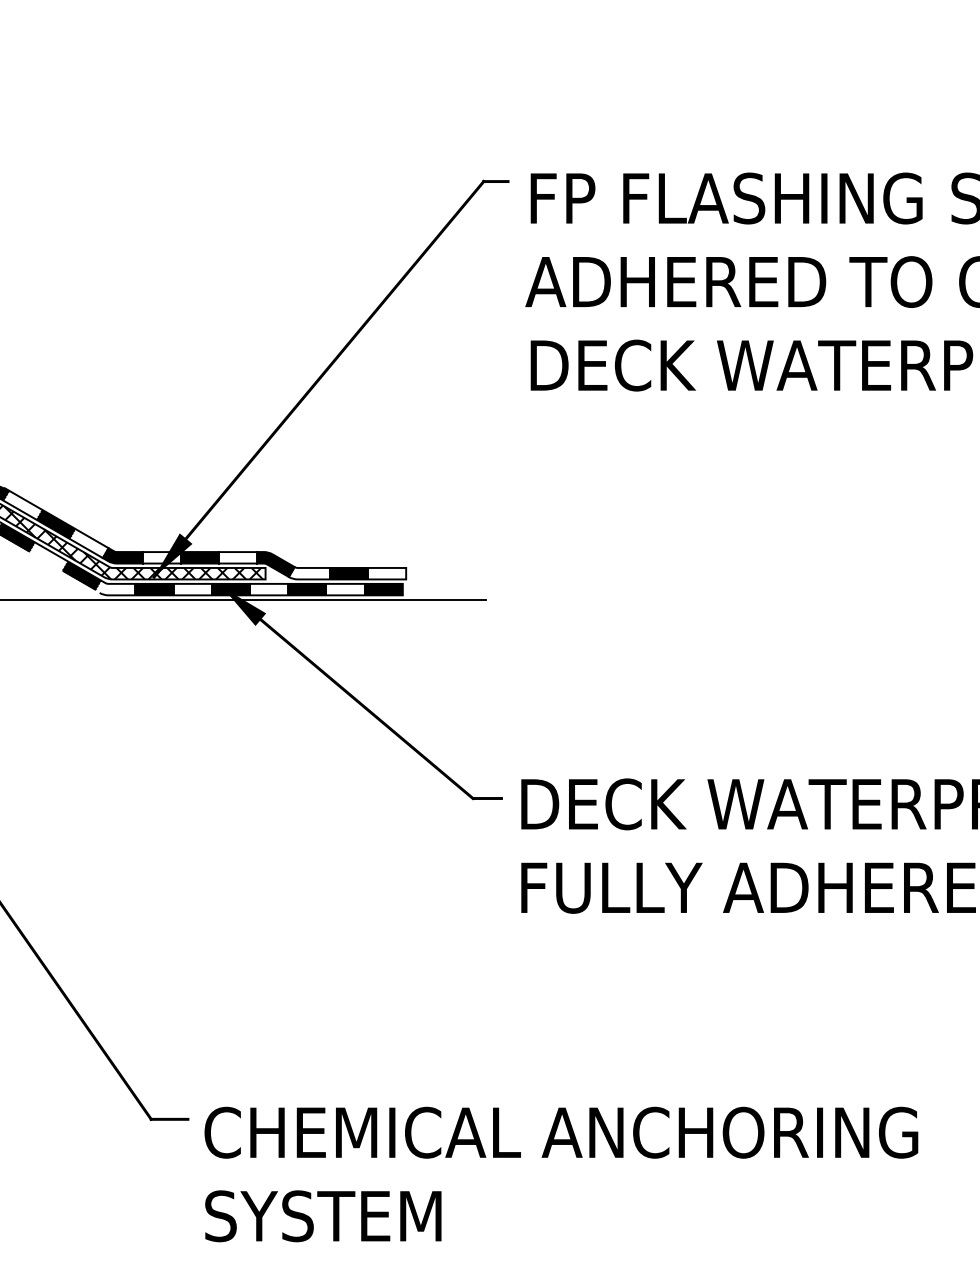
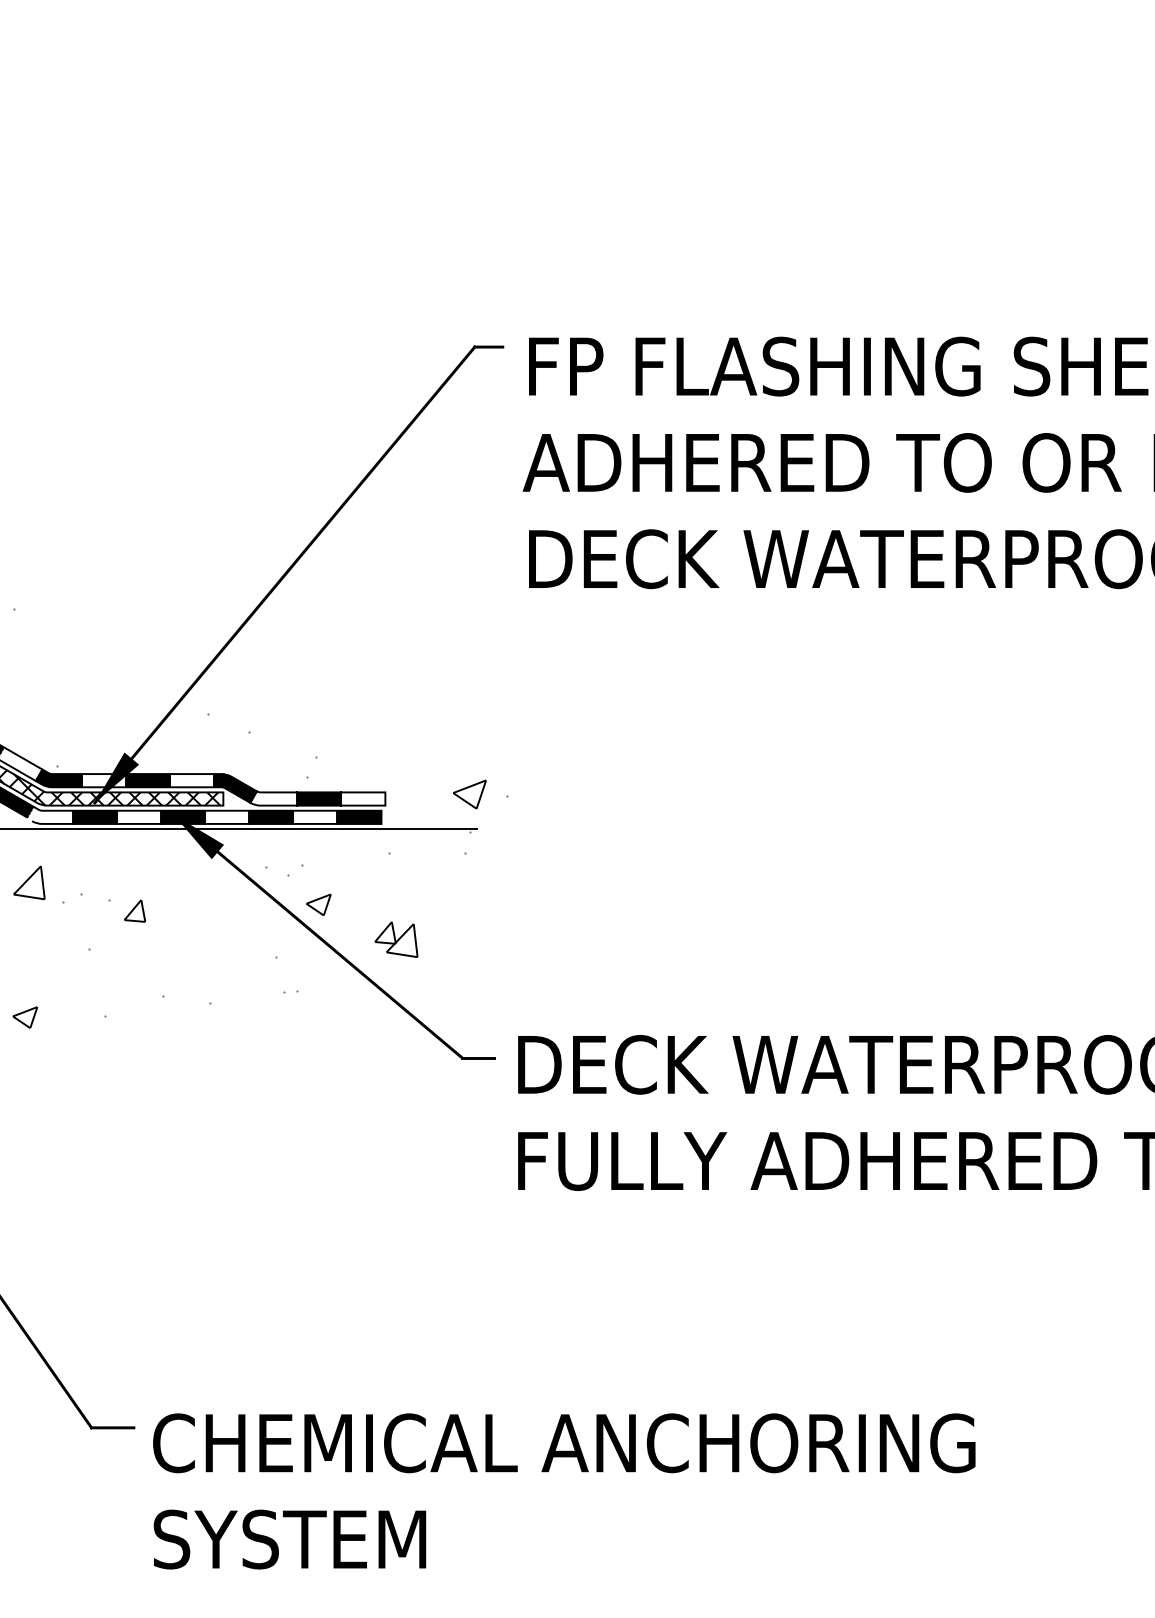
hatch: (297, 495) -> (260, 708), added
hatch: (280, 686) -> (240, 929), added

